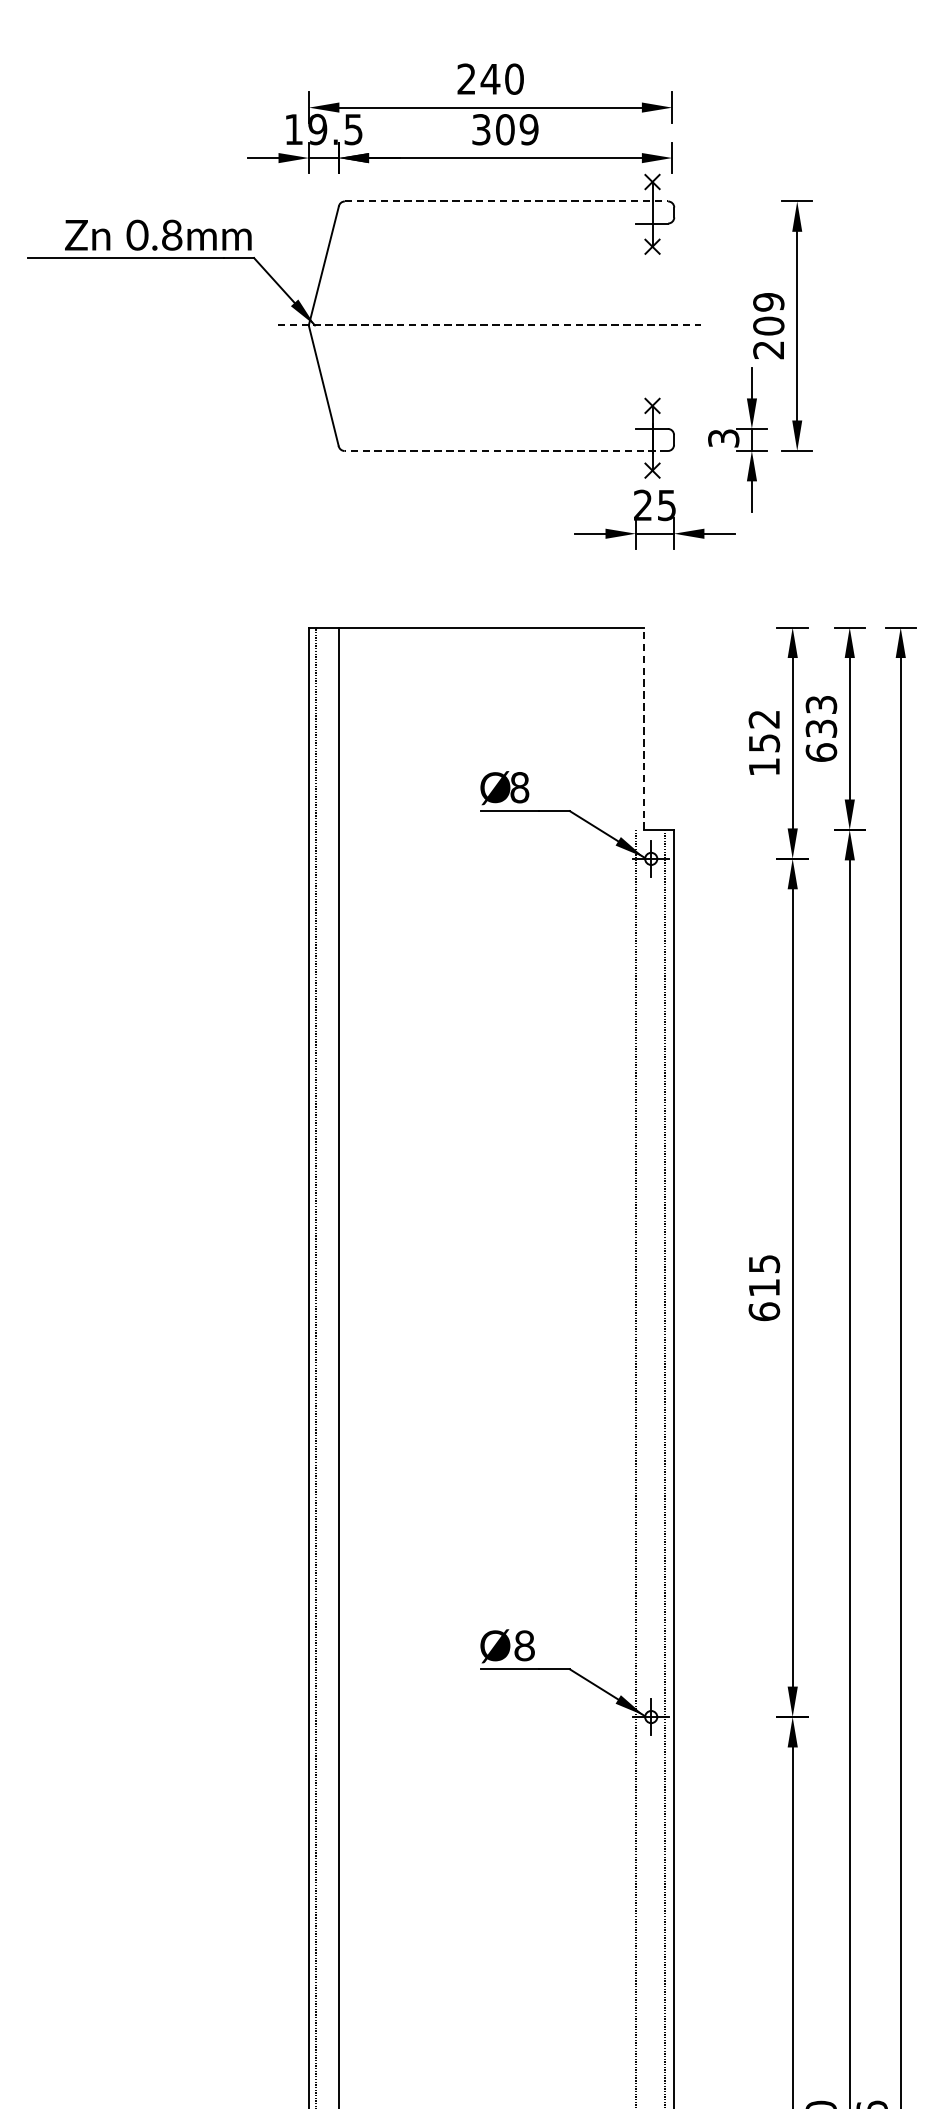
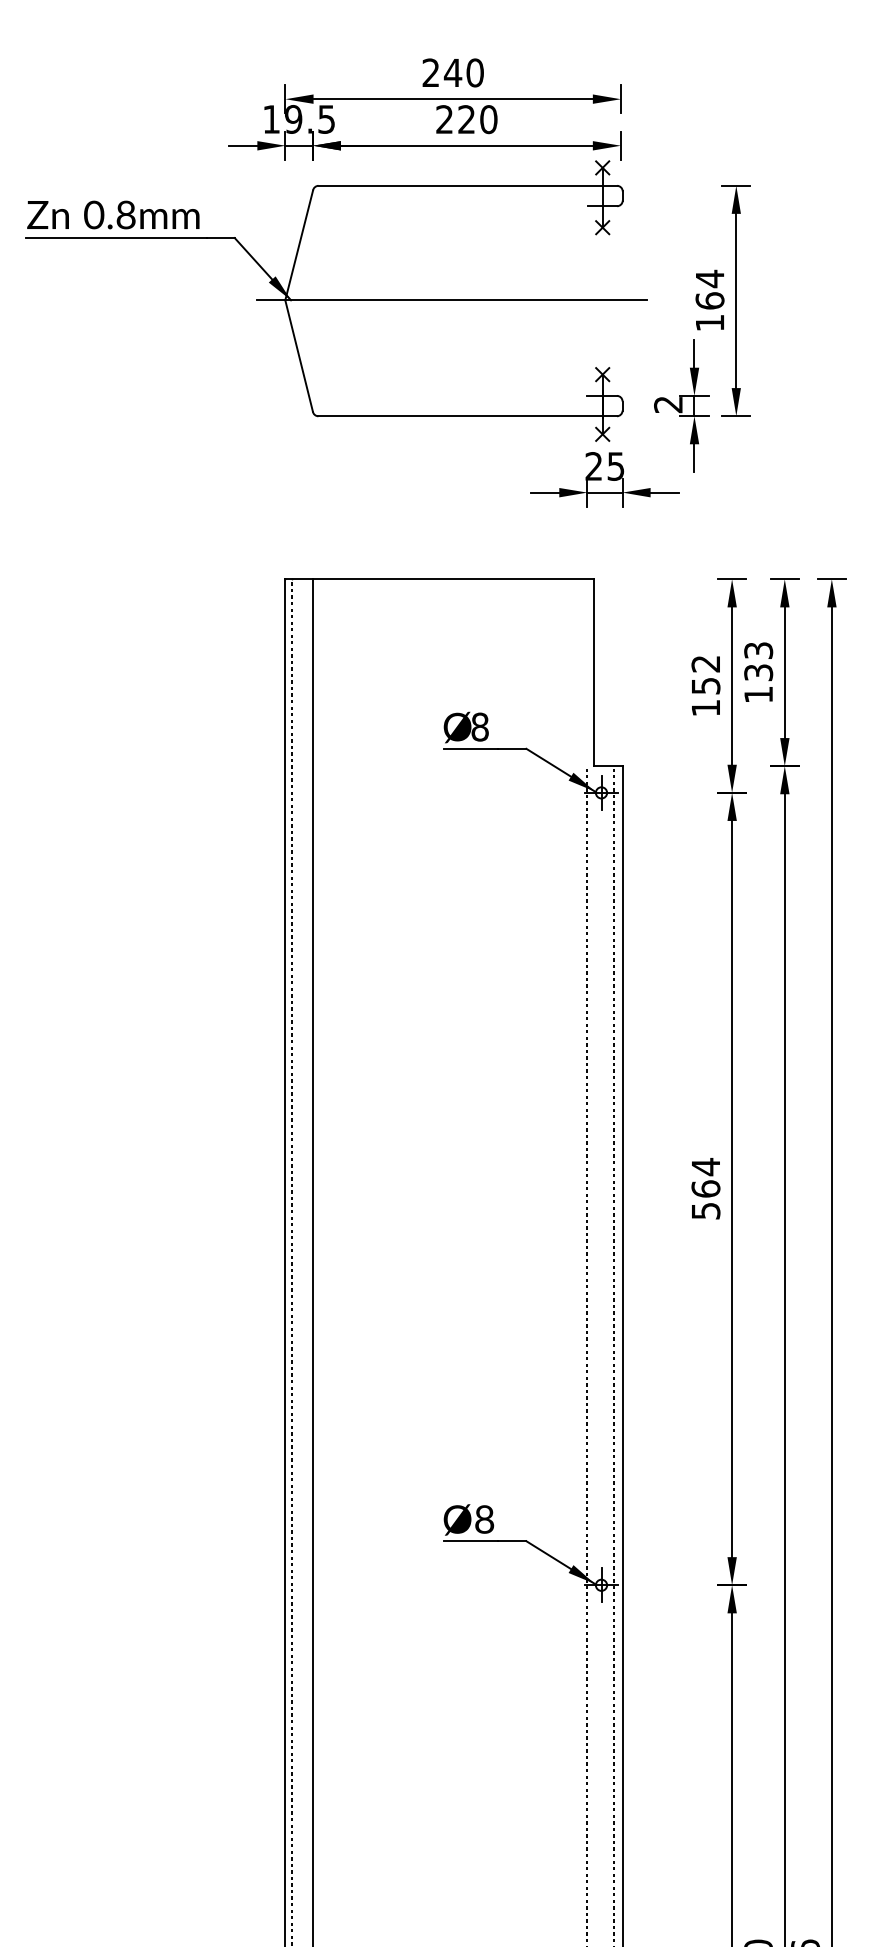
text: (505, 129) -> (466, 119), 309 -> 220
line: (507, 201) -> (468, 185), dashed -> solid
text: (158, 234) -> (113, 214), moved
line: (489, 325) -> (452, 300), dashed -> solid
text: (768, 325) -> (709, 300), 209 -> 164
text: (723, 438) -> (668, 404), 3 -> 2
line: (506, 451) -> (467, 416), dashed -> solid
line: (643, 728) -> (594, 672), dashed -> solid
text: (821, 752) -> (758, 694), 633 -> 133
text: (763, 1287) -> (705, 1188), 615 -> 564

